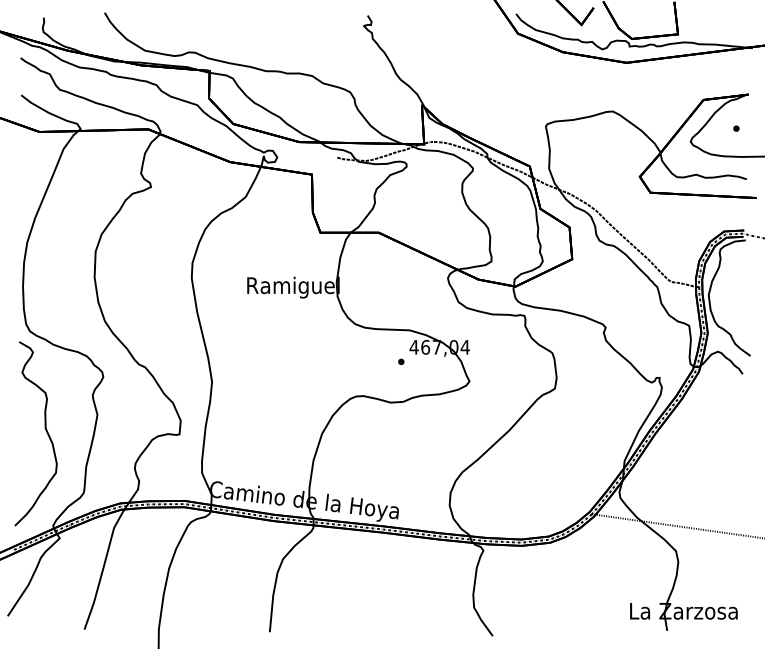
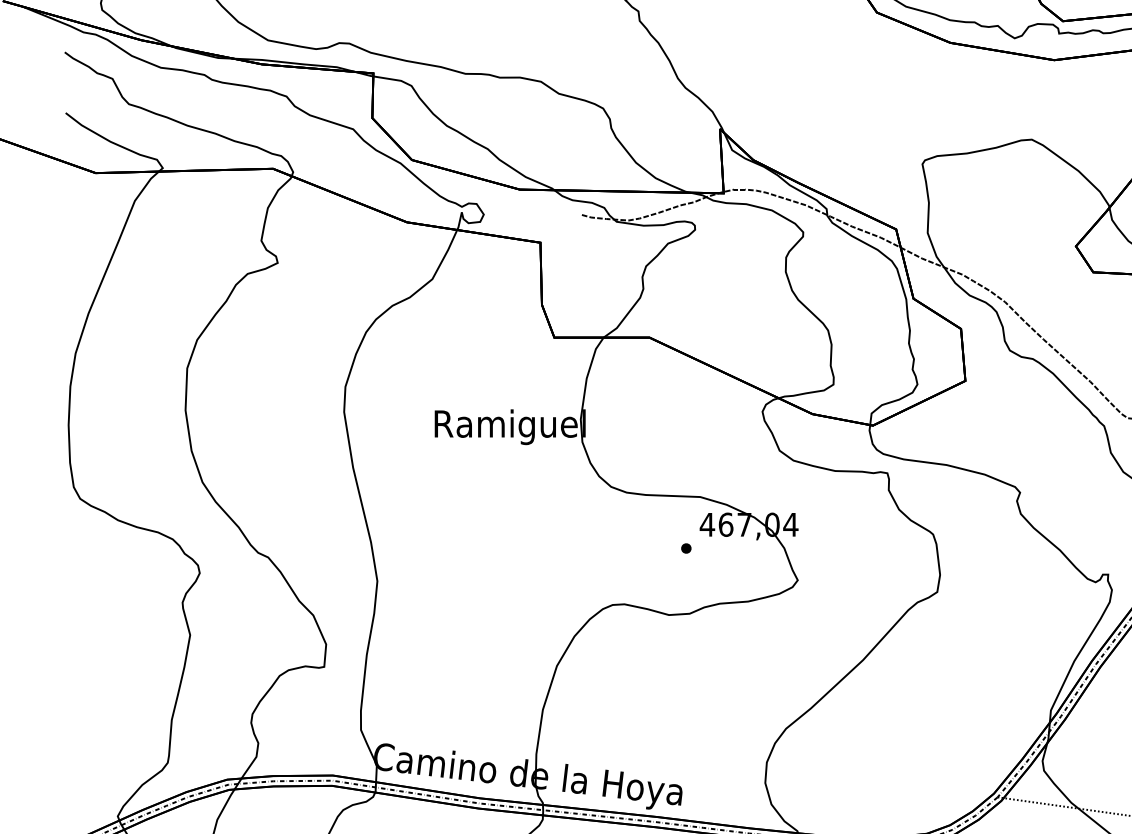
curve: (44, 428) -> (103, 657), removed

